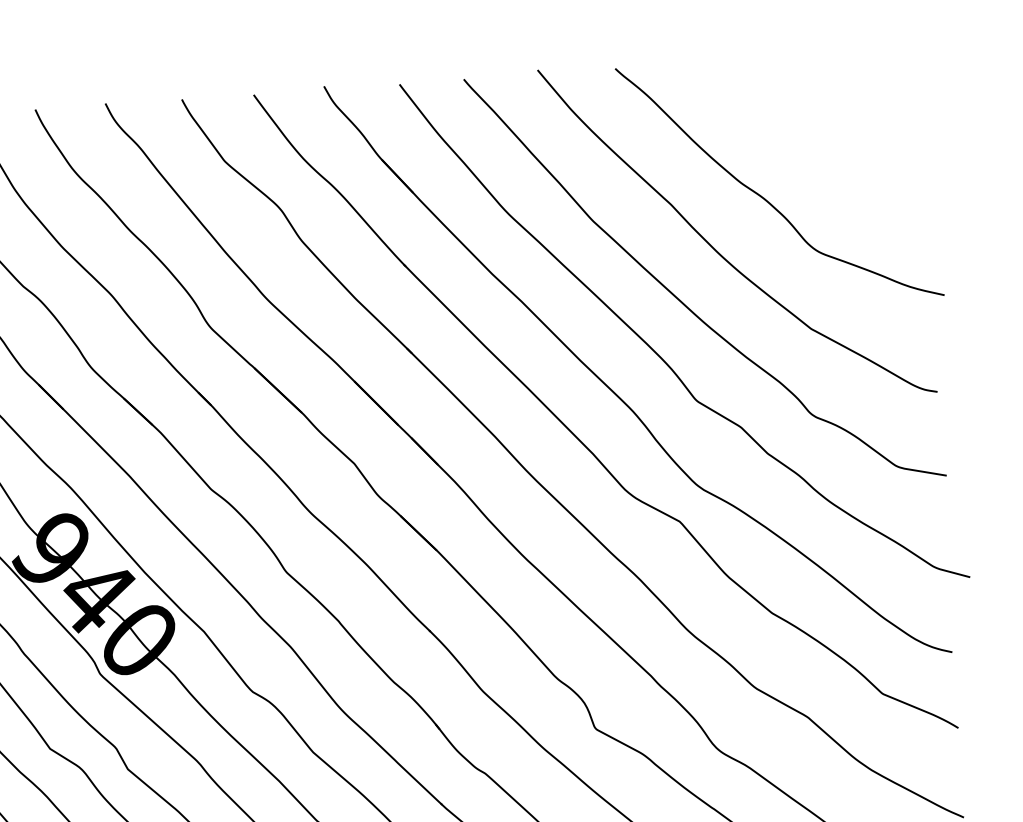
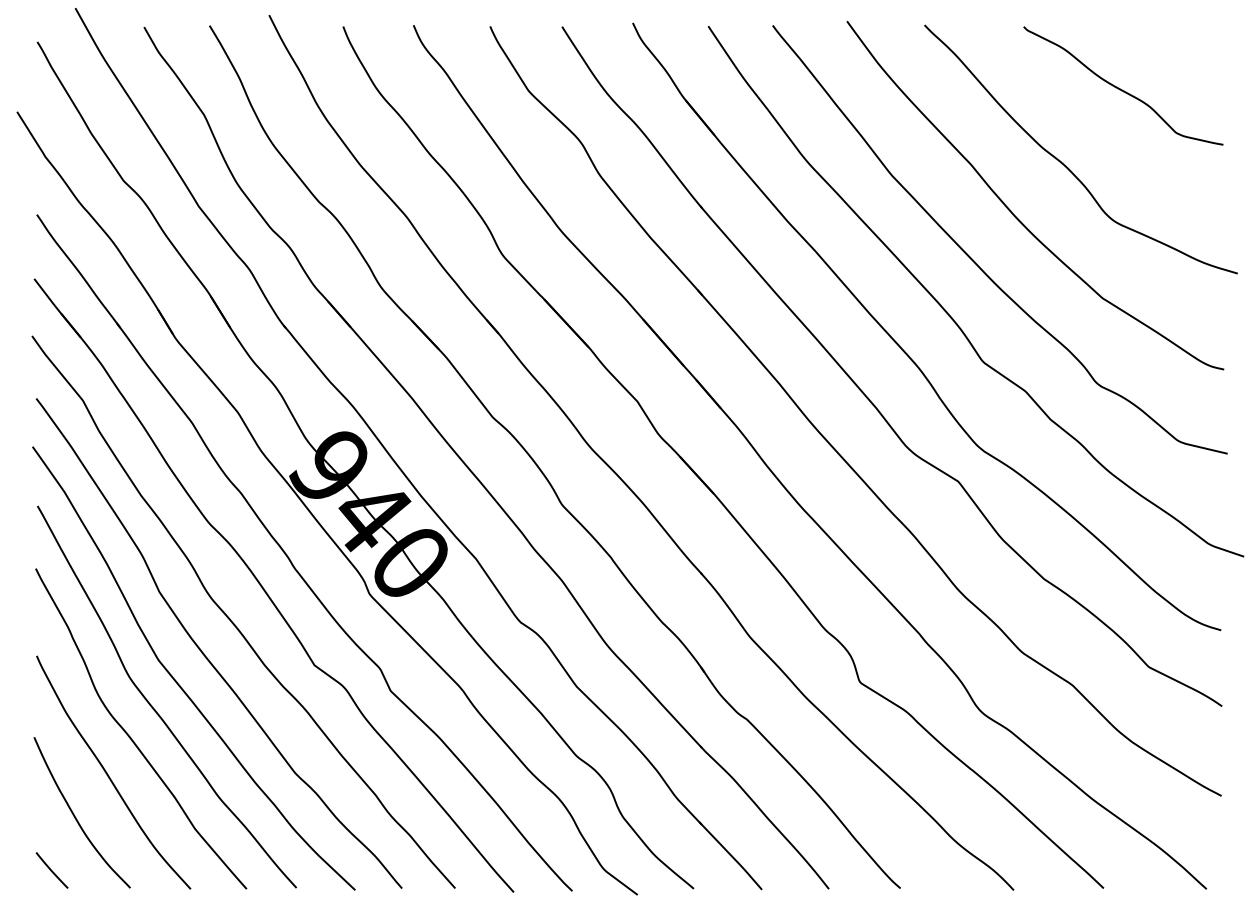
curve: (817, 119) -> (1122, 89), added

